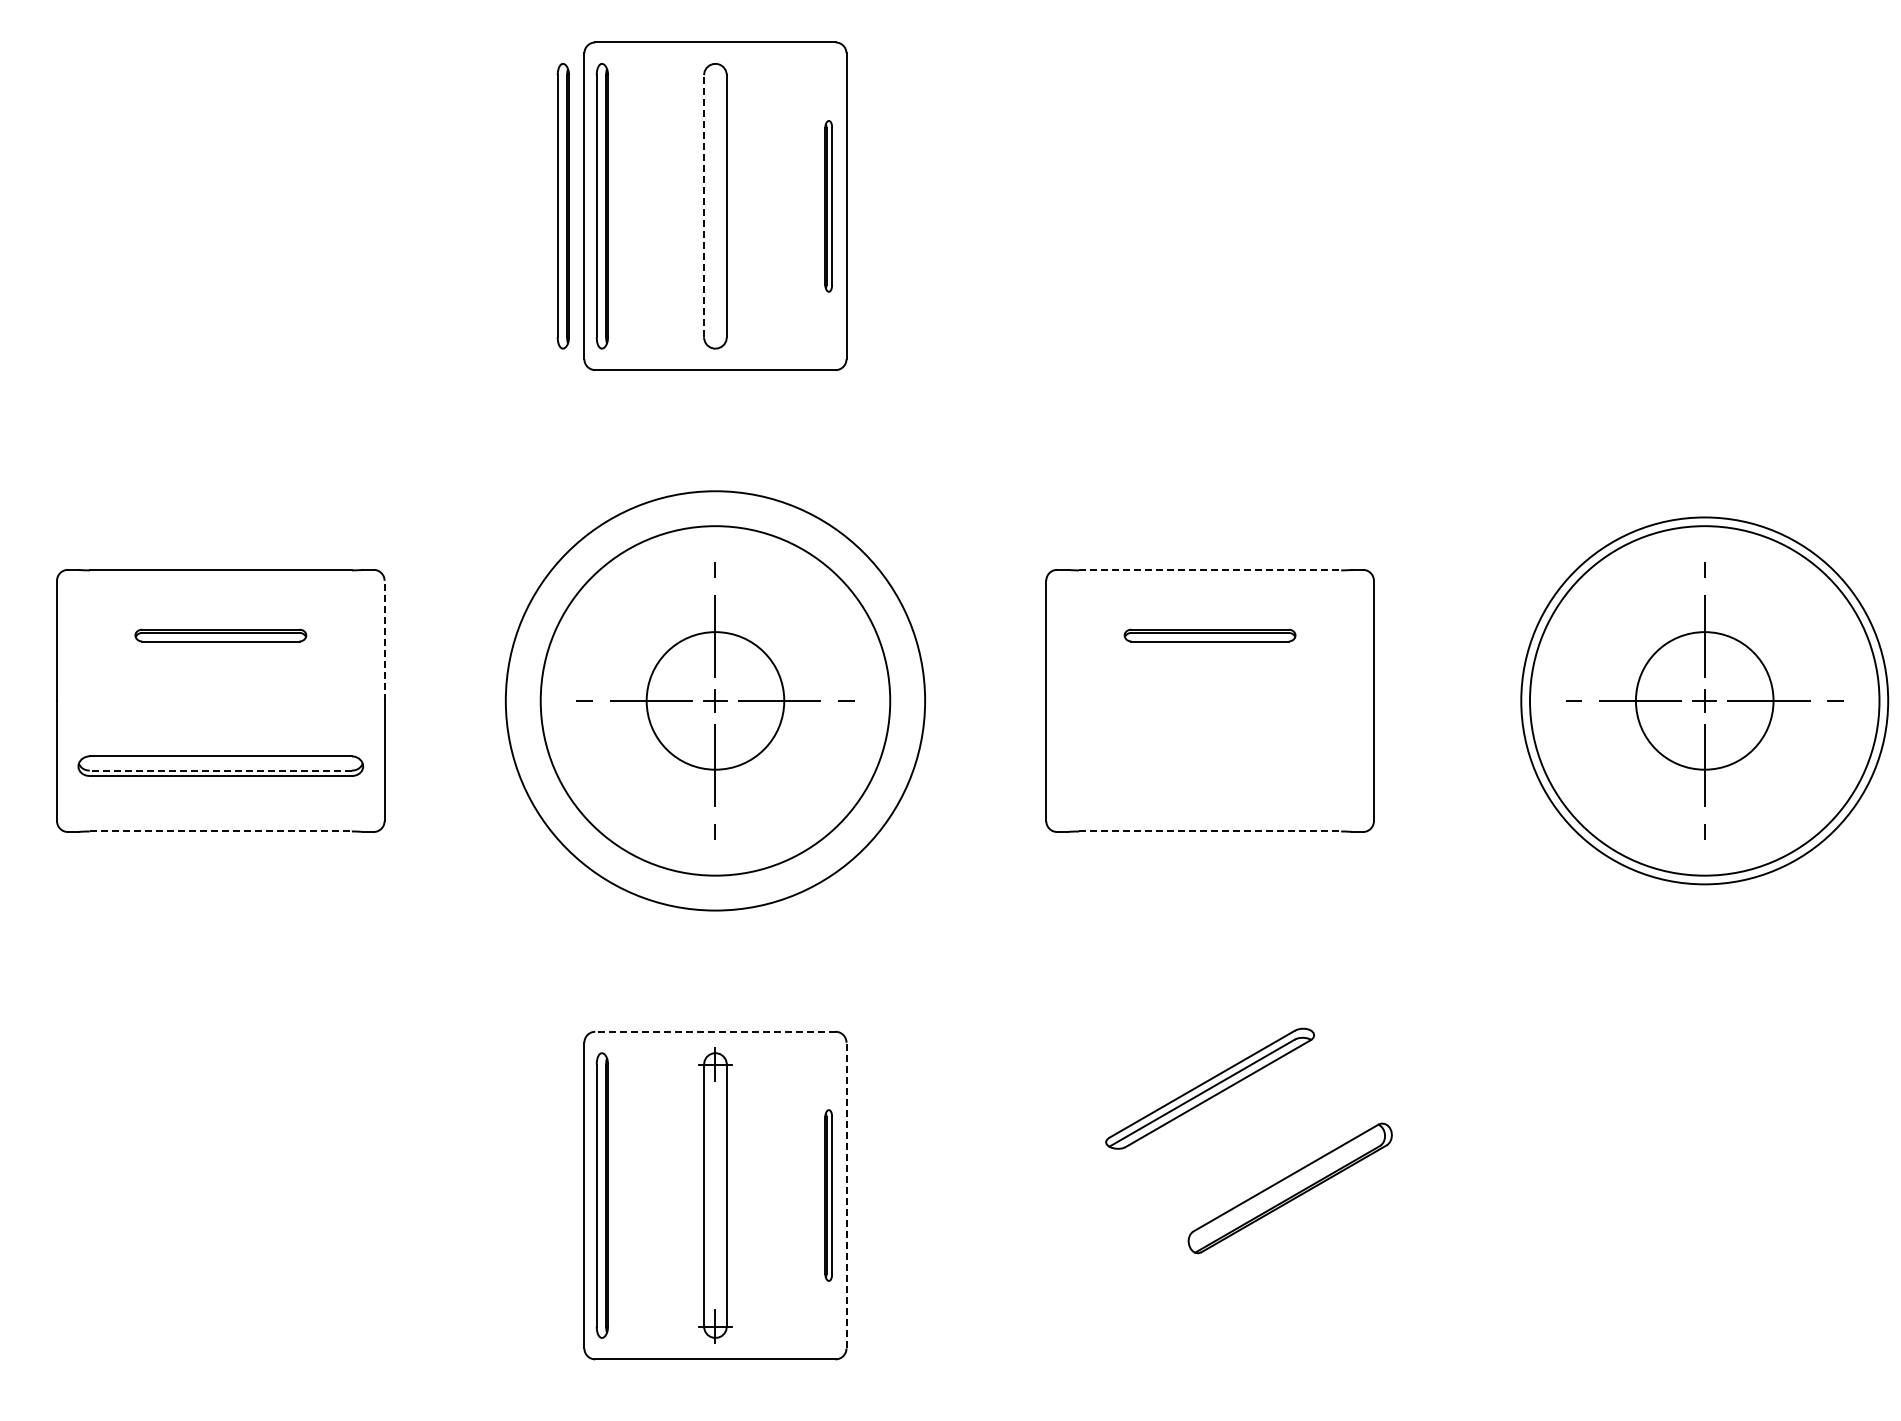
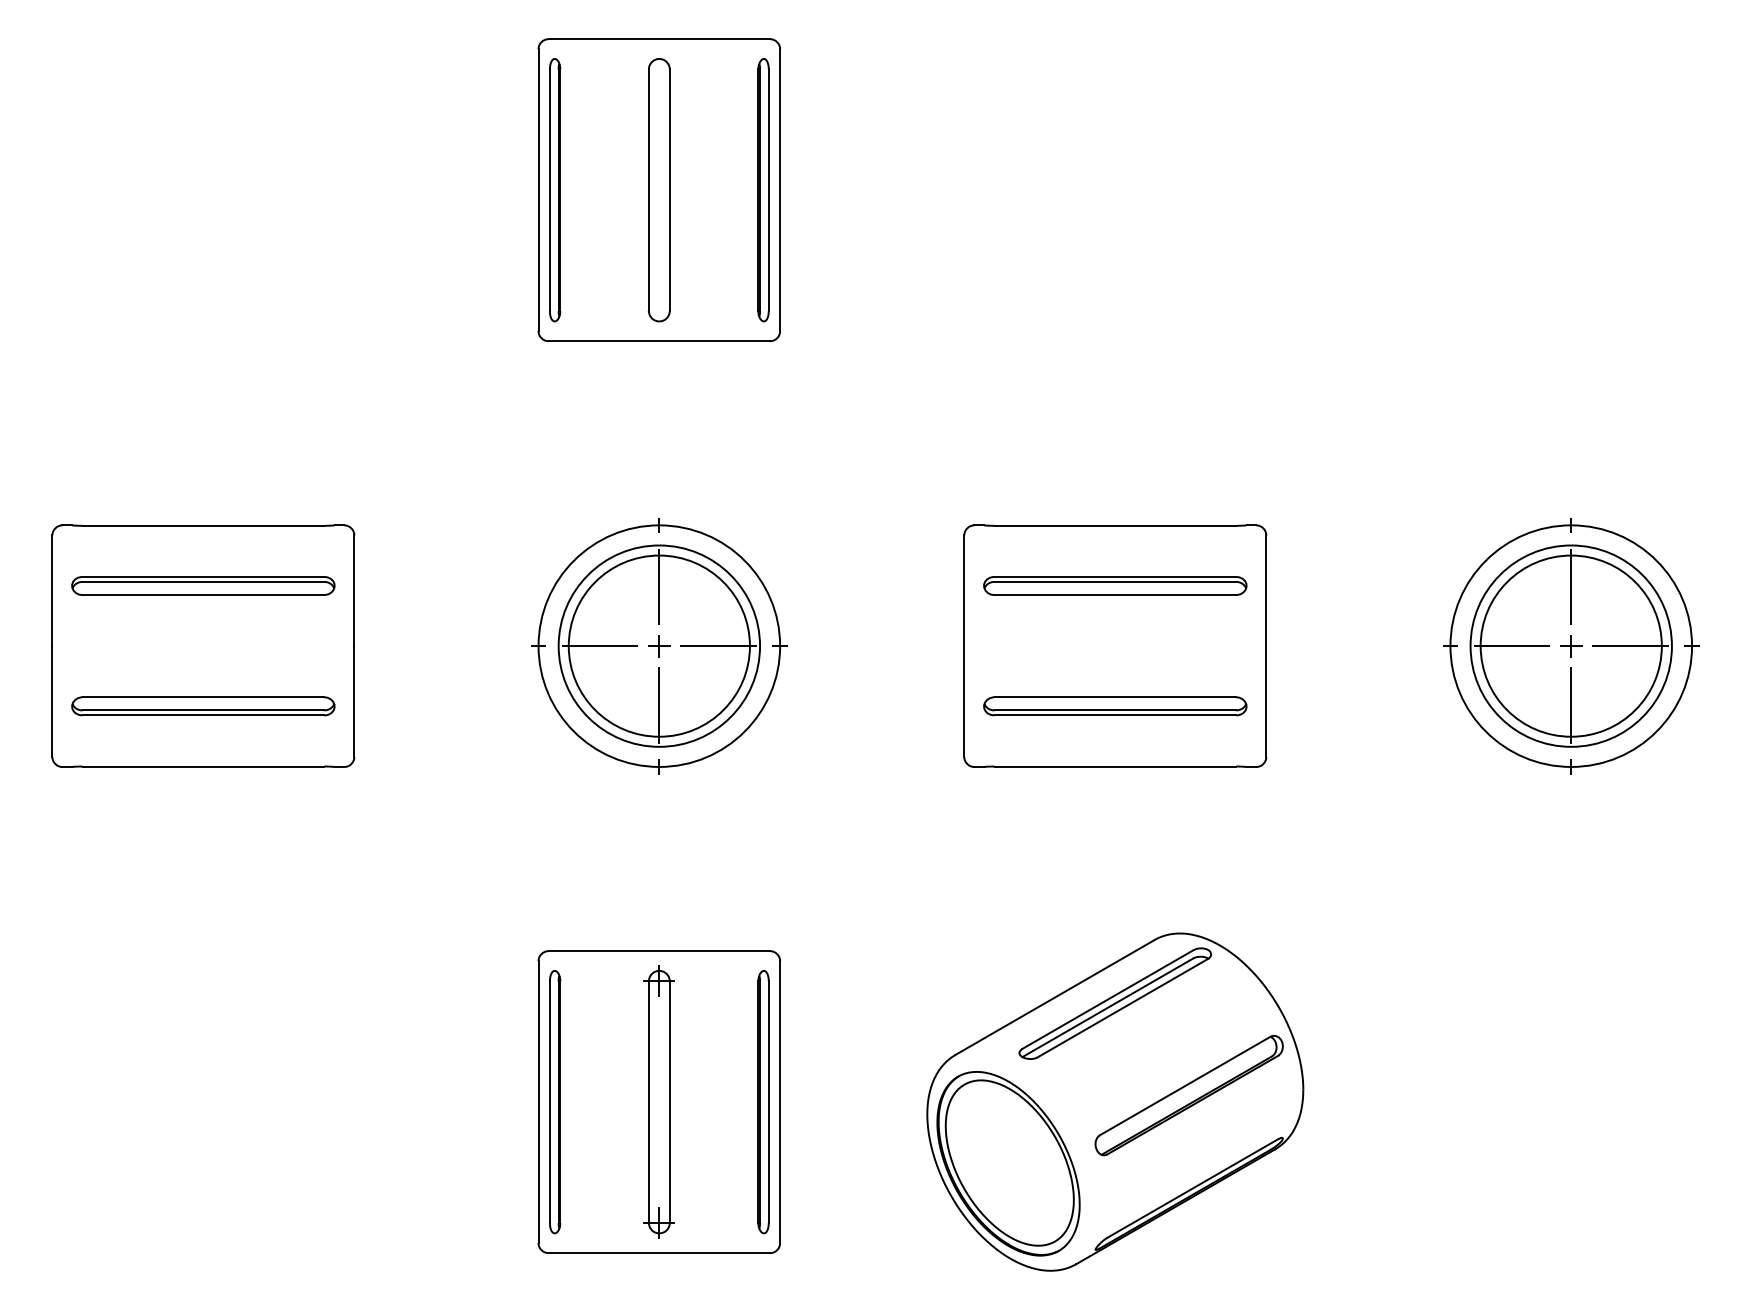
line: (704, 205) -> (649, 189), dashed -> solid
part: (562, 206) -> (518, 190), removed
part: (828, 206) -> (763, 190), size x1.67
line: (1210, 570) -> (1115, 525), dashed -> solid
part: (220, 635) -> (203, 585), size x1.67
part: (1209, 635) -> (1114, 585), size x1.67
line: (384, 640) -> (354, 590), dashed -> solid
circle: (715, 700) -> (659, 645), size x0.62
circle: (715, 700) -> (659, 645), size x0.62
circle: (715, 700) -> (659, 645), size x1.43
circle: (1704, 700) -> (1571, 645), size x0.62
circle: (1704, 700) -> (1571, 645), size x0.71
circle: (1704, 700) -> (1571, 645), size x1.43
part: (1209, 765) -> (1114, 705), added
line: (220, 770) -> (203, 710), dashed -> solid
line: (221, 831) -> (204, 766), dashed -> solid
line: (1210, 831) -> (1115, 766), dashed -> solid
line: (714, 1031) -> (658, 950), dashed -> solid
part: (828, 1195) -> (763, 1102), size x1.67
line: (846, 1195) -> (780, 1102), dashed -> solid
part: (1209, 1195) -> (1114, 1102), added

